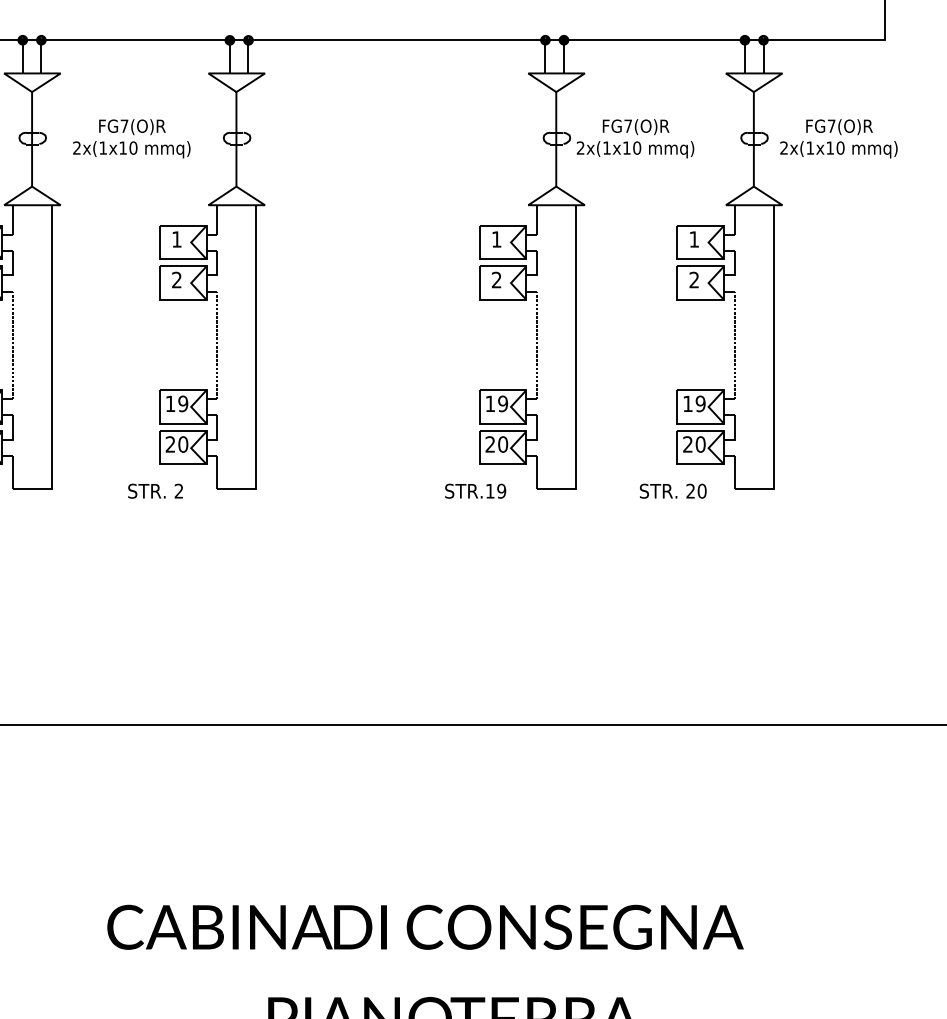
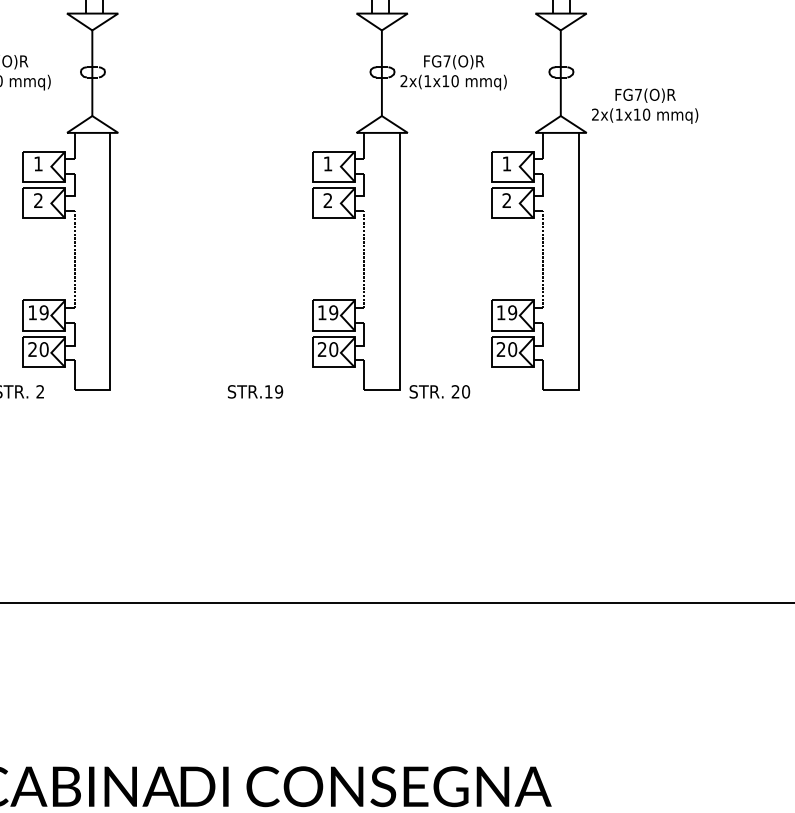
text: (838, 138) -> (644, 105), moved
text: (475, 490) -> (255, 391), moved
text: (673, 490) -> (440, 391), moved

